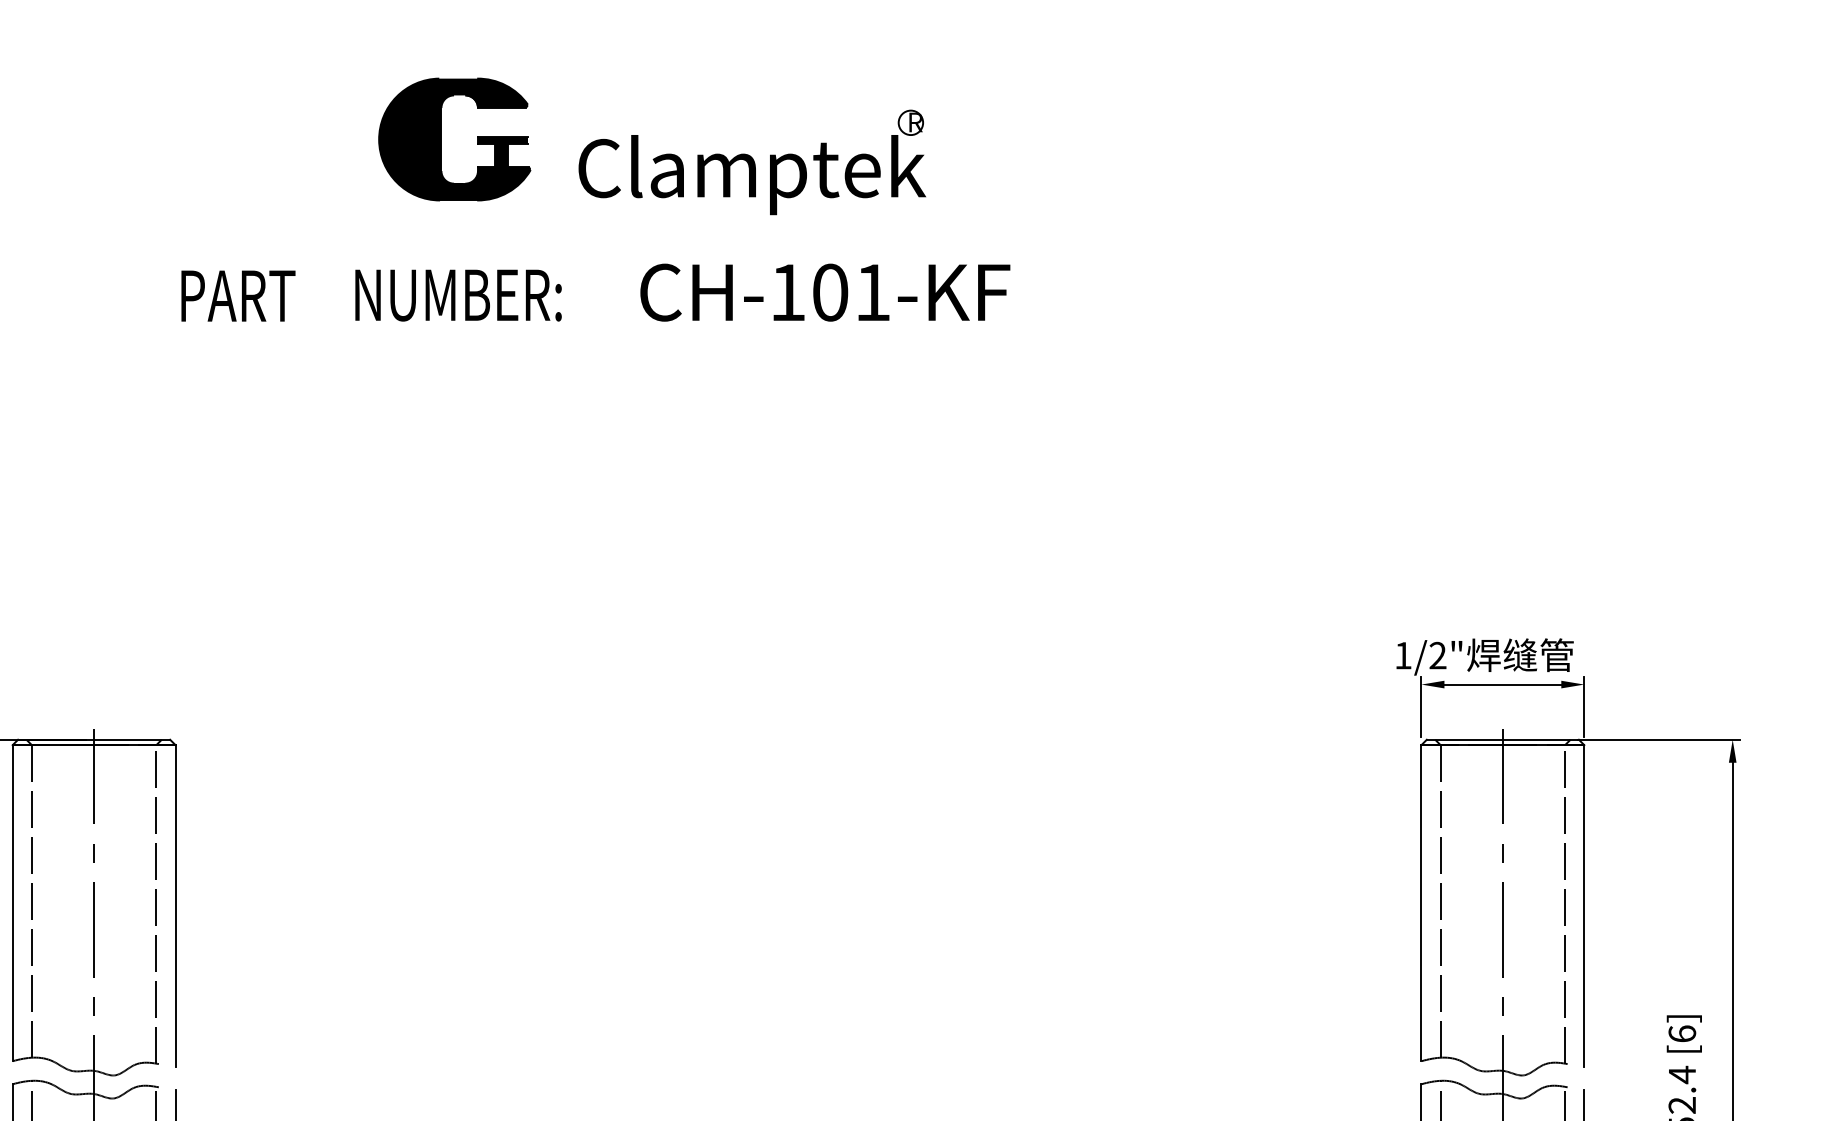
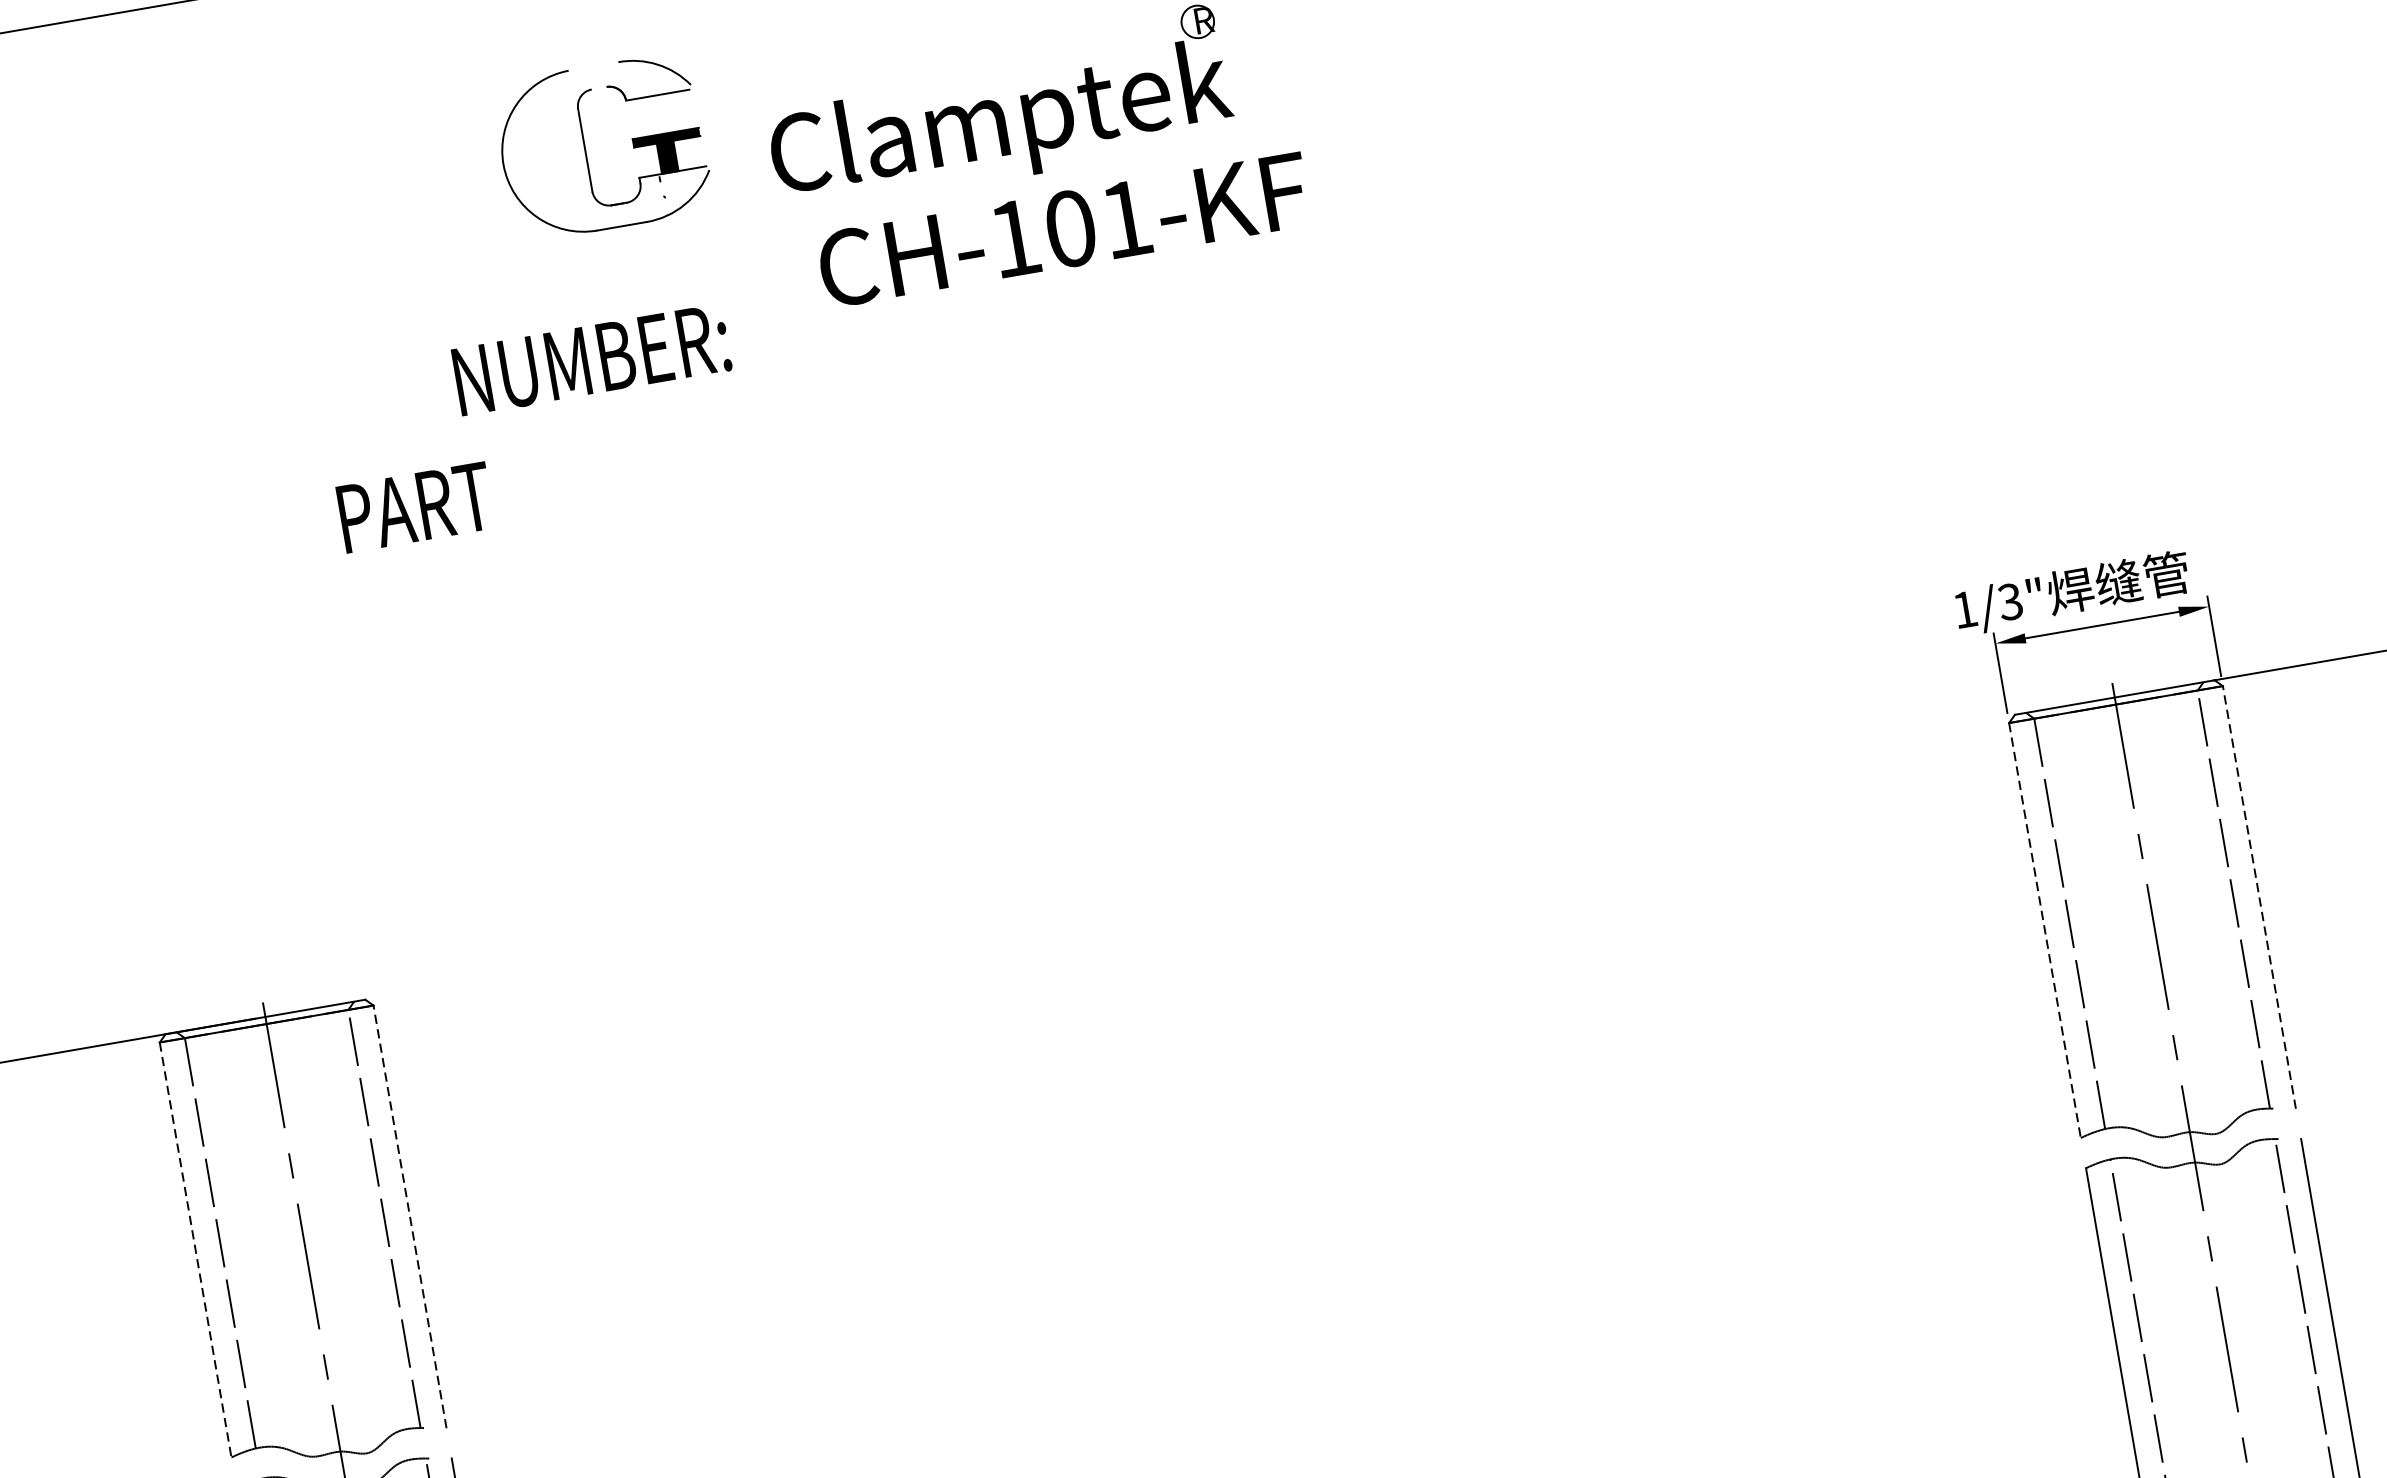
fill: (454, 139) -> (602, 147), removed
text: (825, 292) -> (1064, 229), moved
text: (238, 295) -> (415, 506), moved
text: (458, 295) -> (591, 359), moved
text: (1437, 655) -> (2009, 601), 1/2" -> 1/3"
line: (12, 903) -> (195, 1250), solid -> dashed
line: (1421, 903) -> (2045, 930), solid -> dashed
line: (175, 906) -> (410, 1217), solid -> dashed
line: (1584, 906) -> (2259, 897), solid -> dashed

